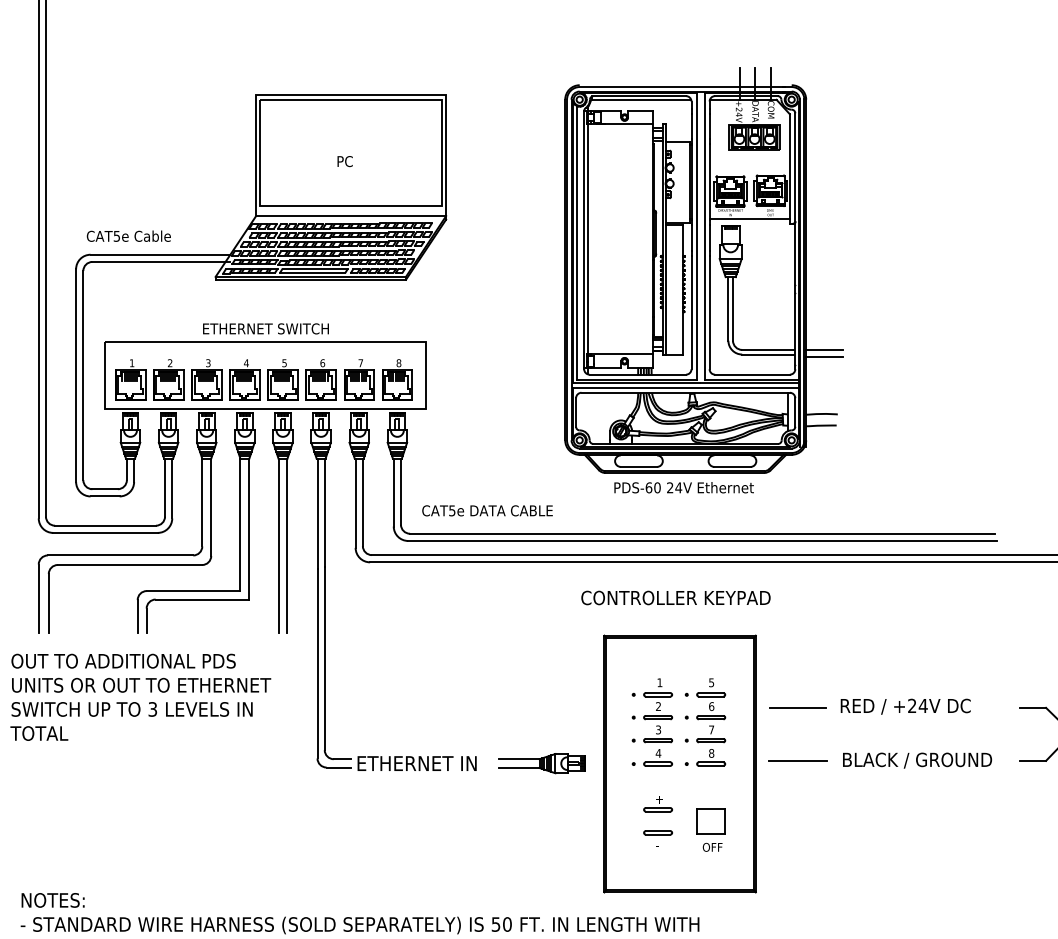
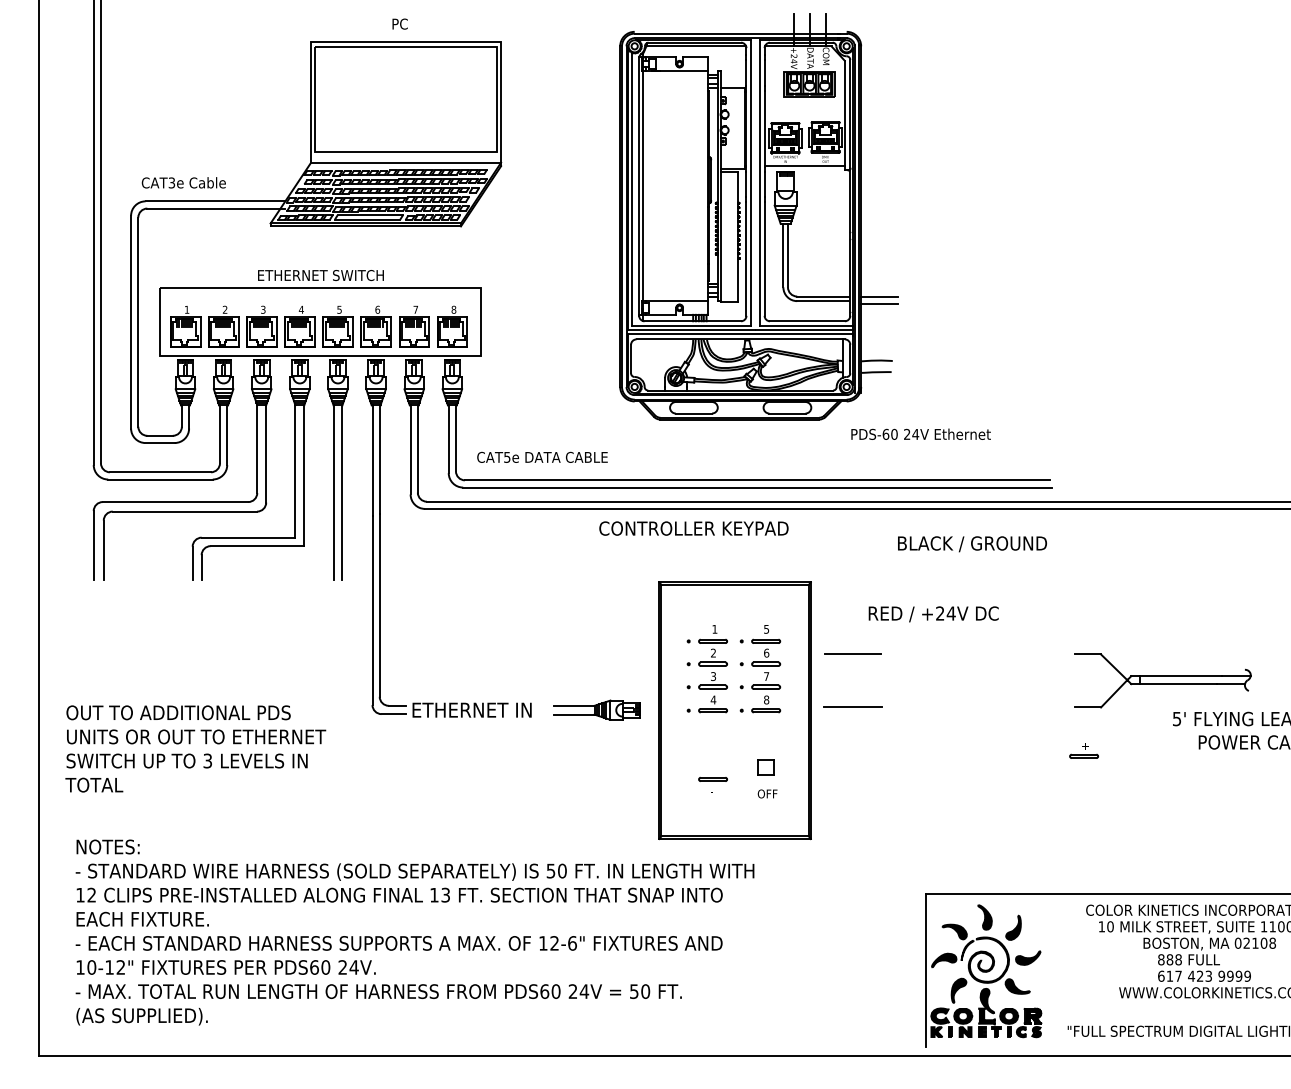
text: (344, 160) -> (399, 23), moved
text: (117, 235) -> (172, 182), CAT5e -> CAT3e
text: (683, 486) -> (920, 433), moved
text: (675, 597) -> (693, 528), moved
text: (140, 696) -> (195, 748), moved
text: (905, 706) -> (933, 614), moved
text: (917, 760) -> (972, 544), moved
part: (657, 803) -> (1083, 750), moved
part: (710, 820) -> (765, 767), size x0.6

